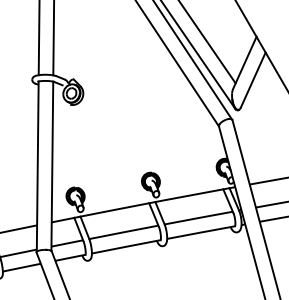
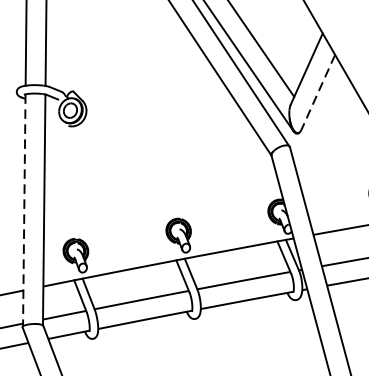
line: (253, 80) -> (318, 92), solid -> dashed
line: (37, 167) -> (23, 211), solid -> dashed

